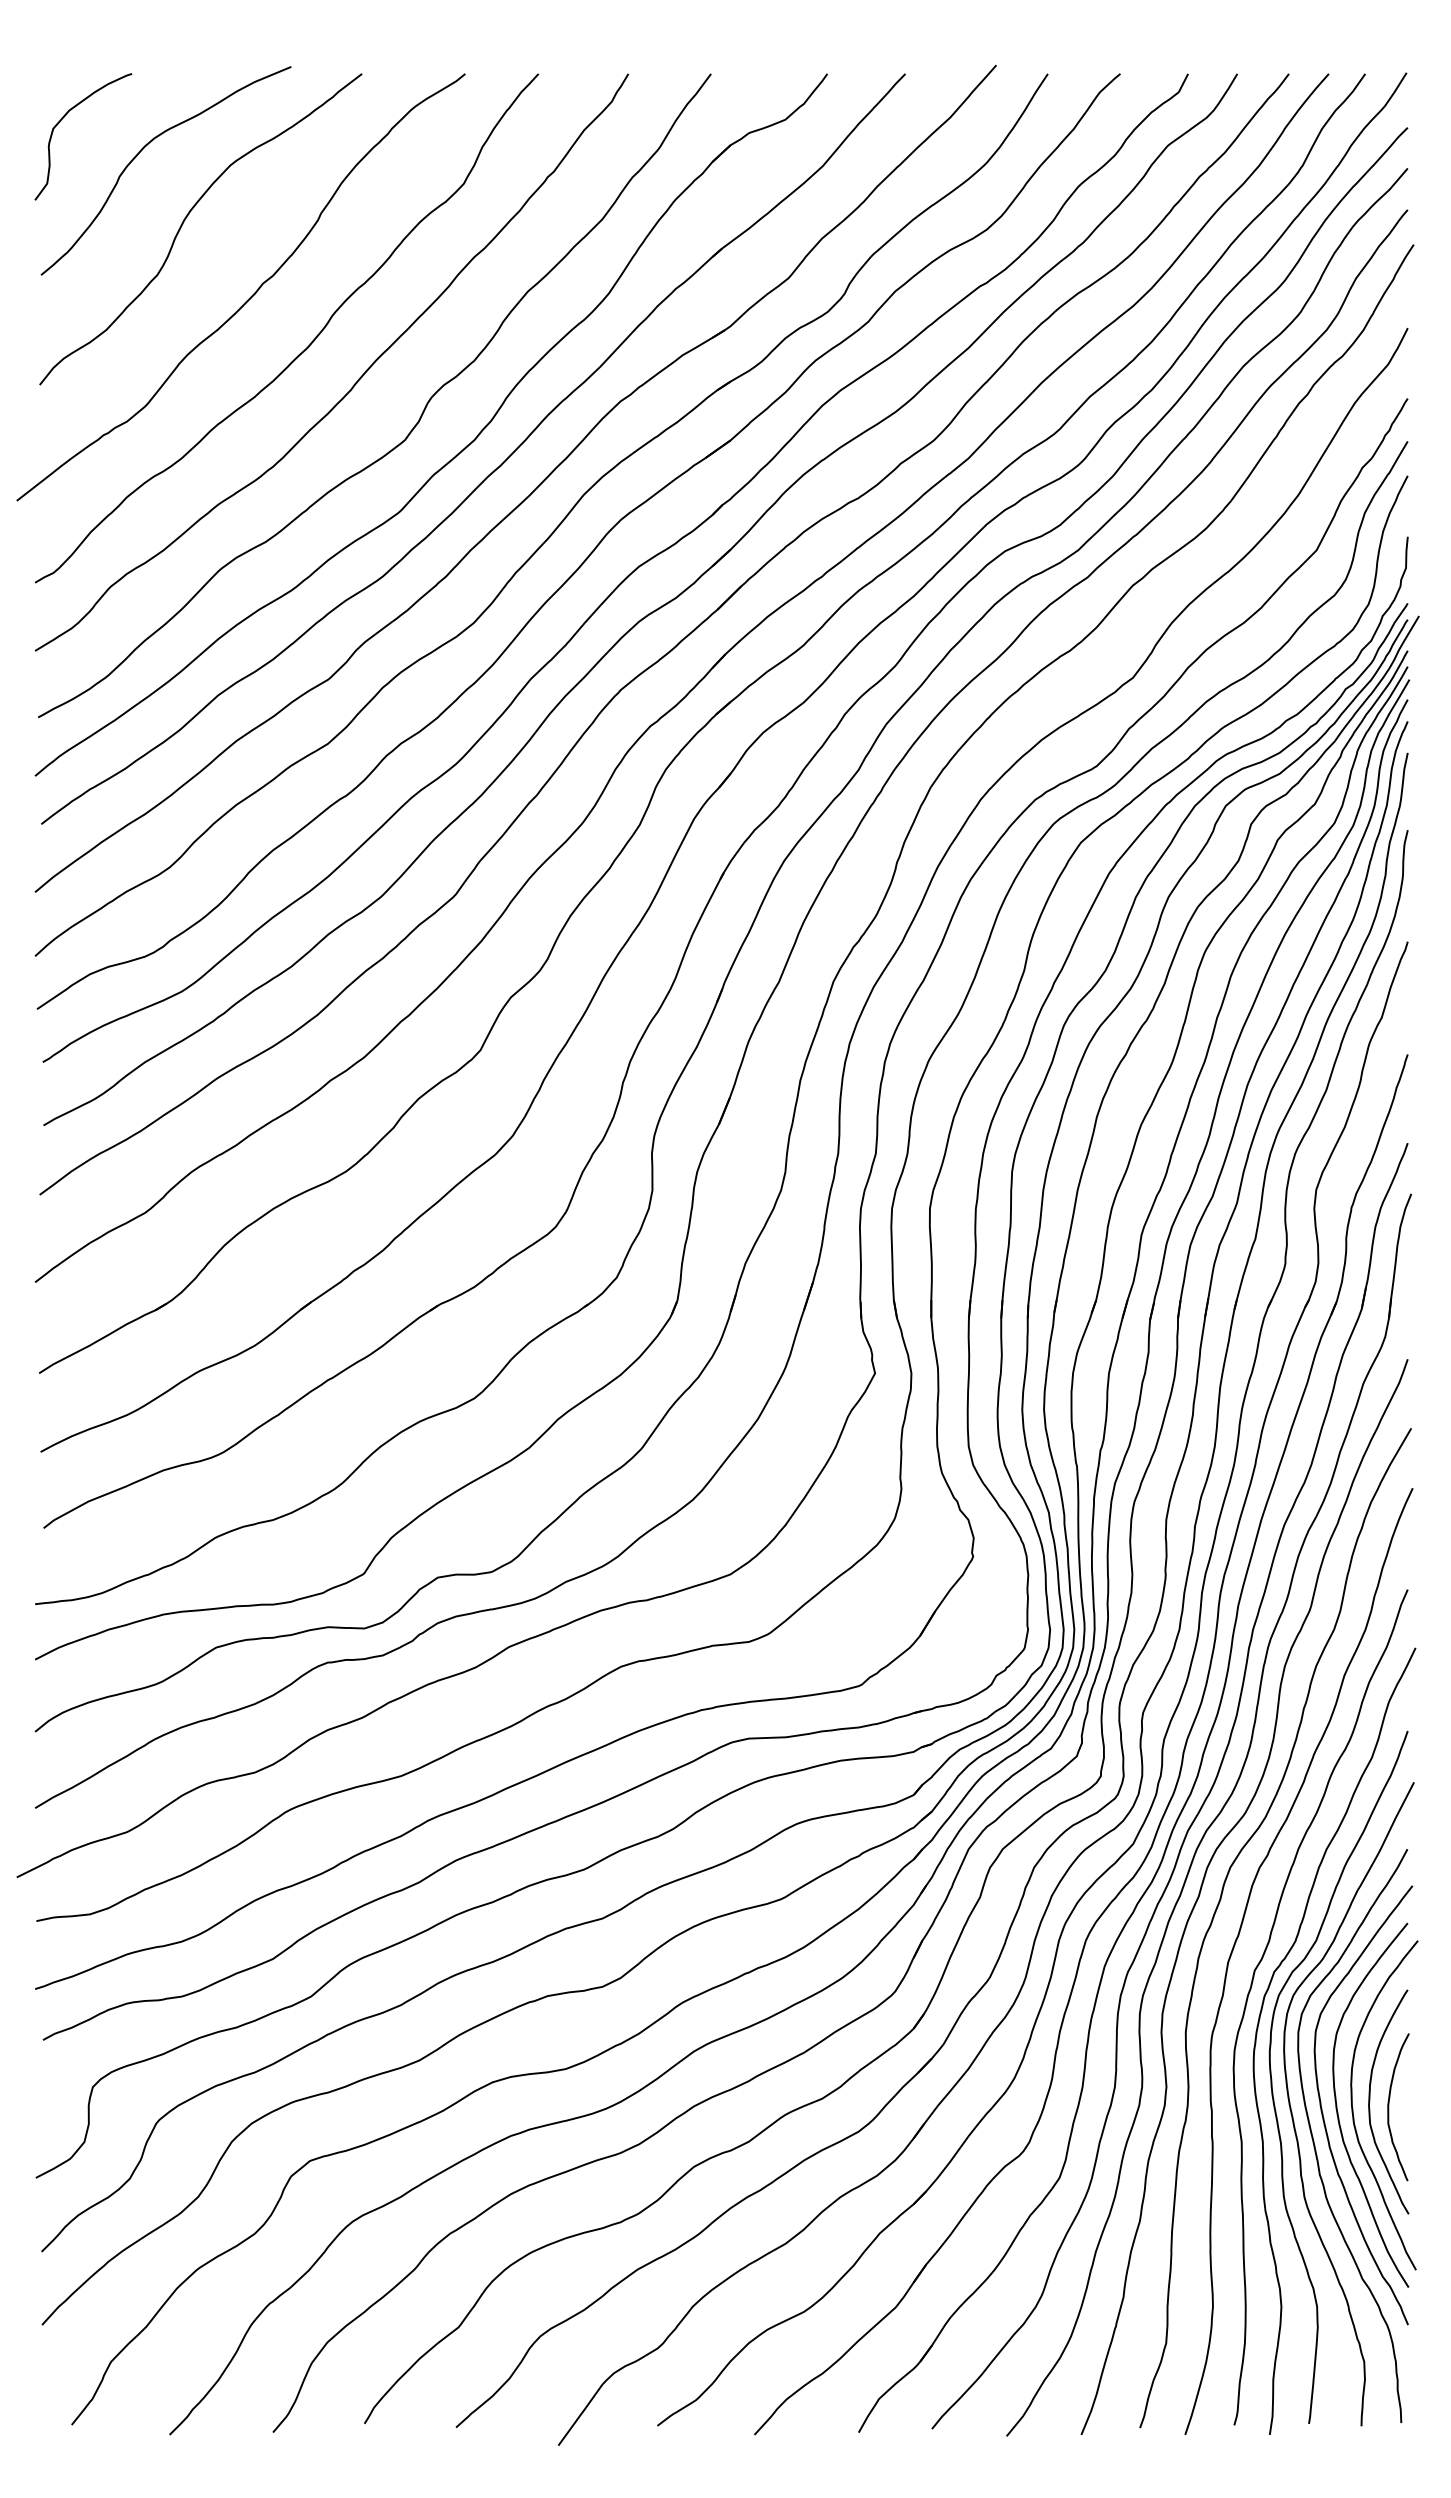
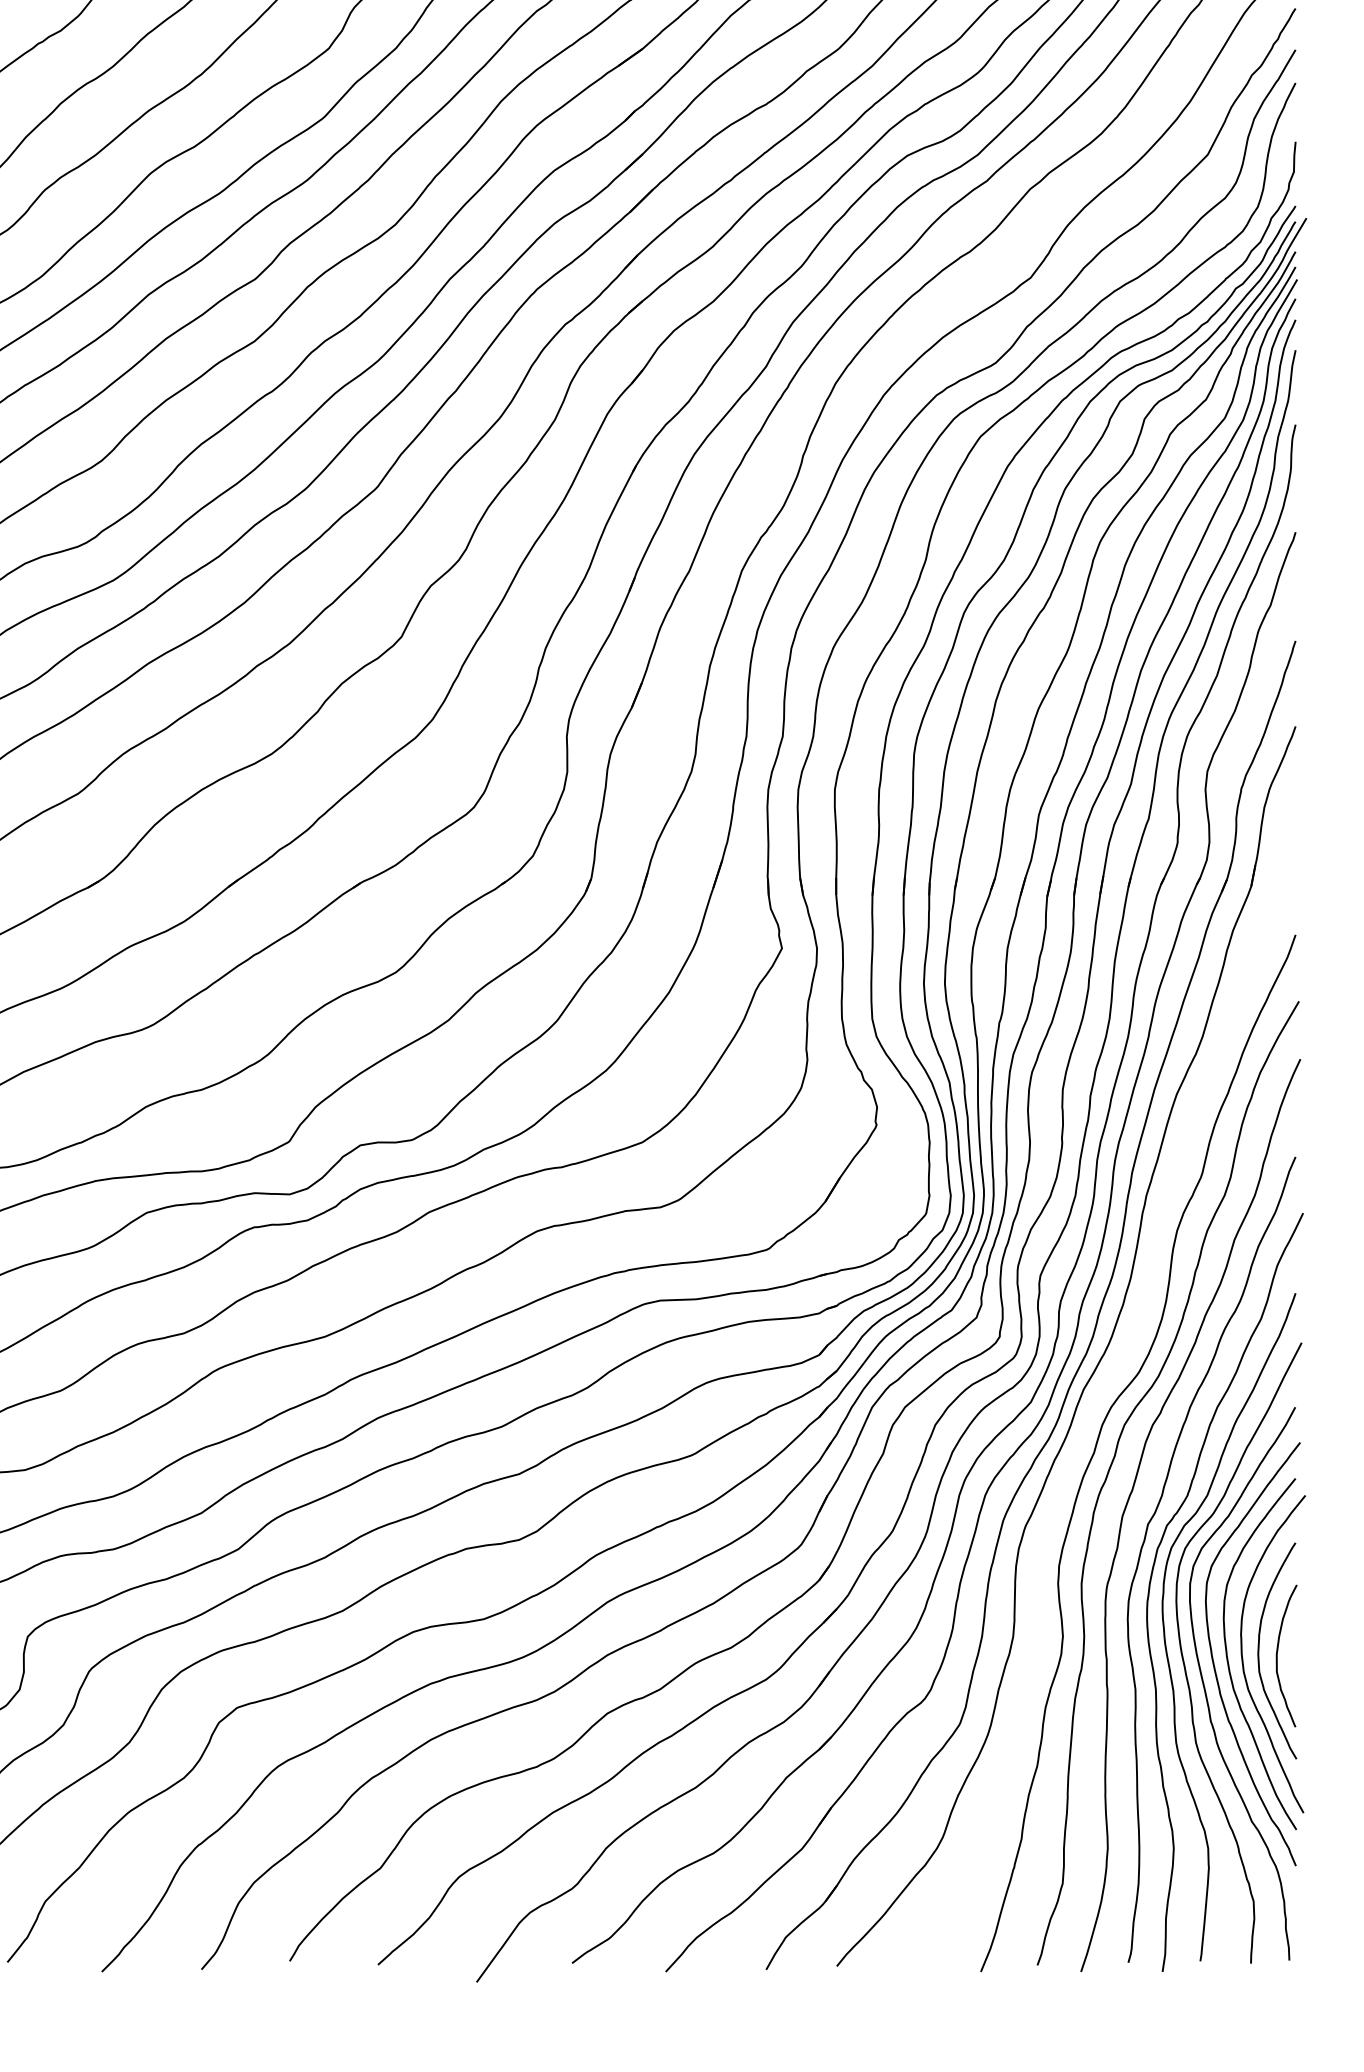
part: (1213, 1819) -> (1108, 1378), removed

